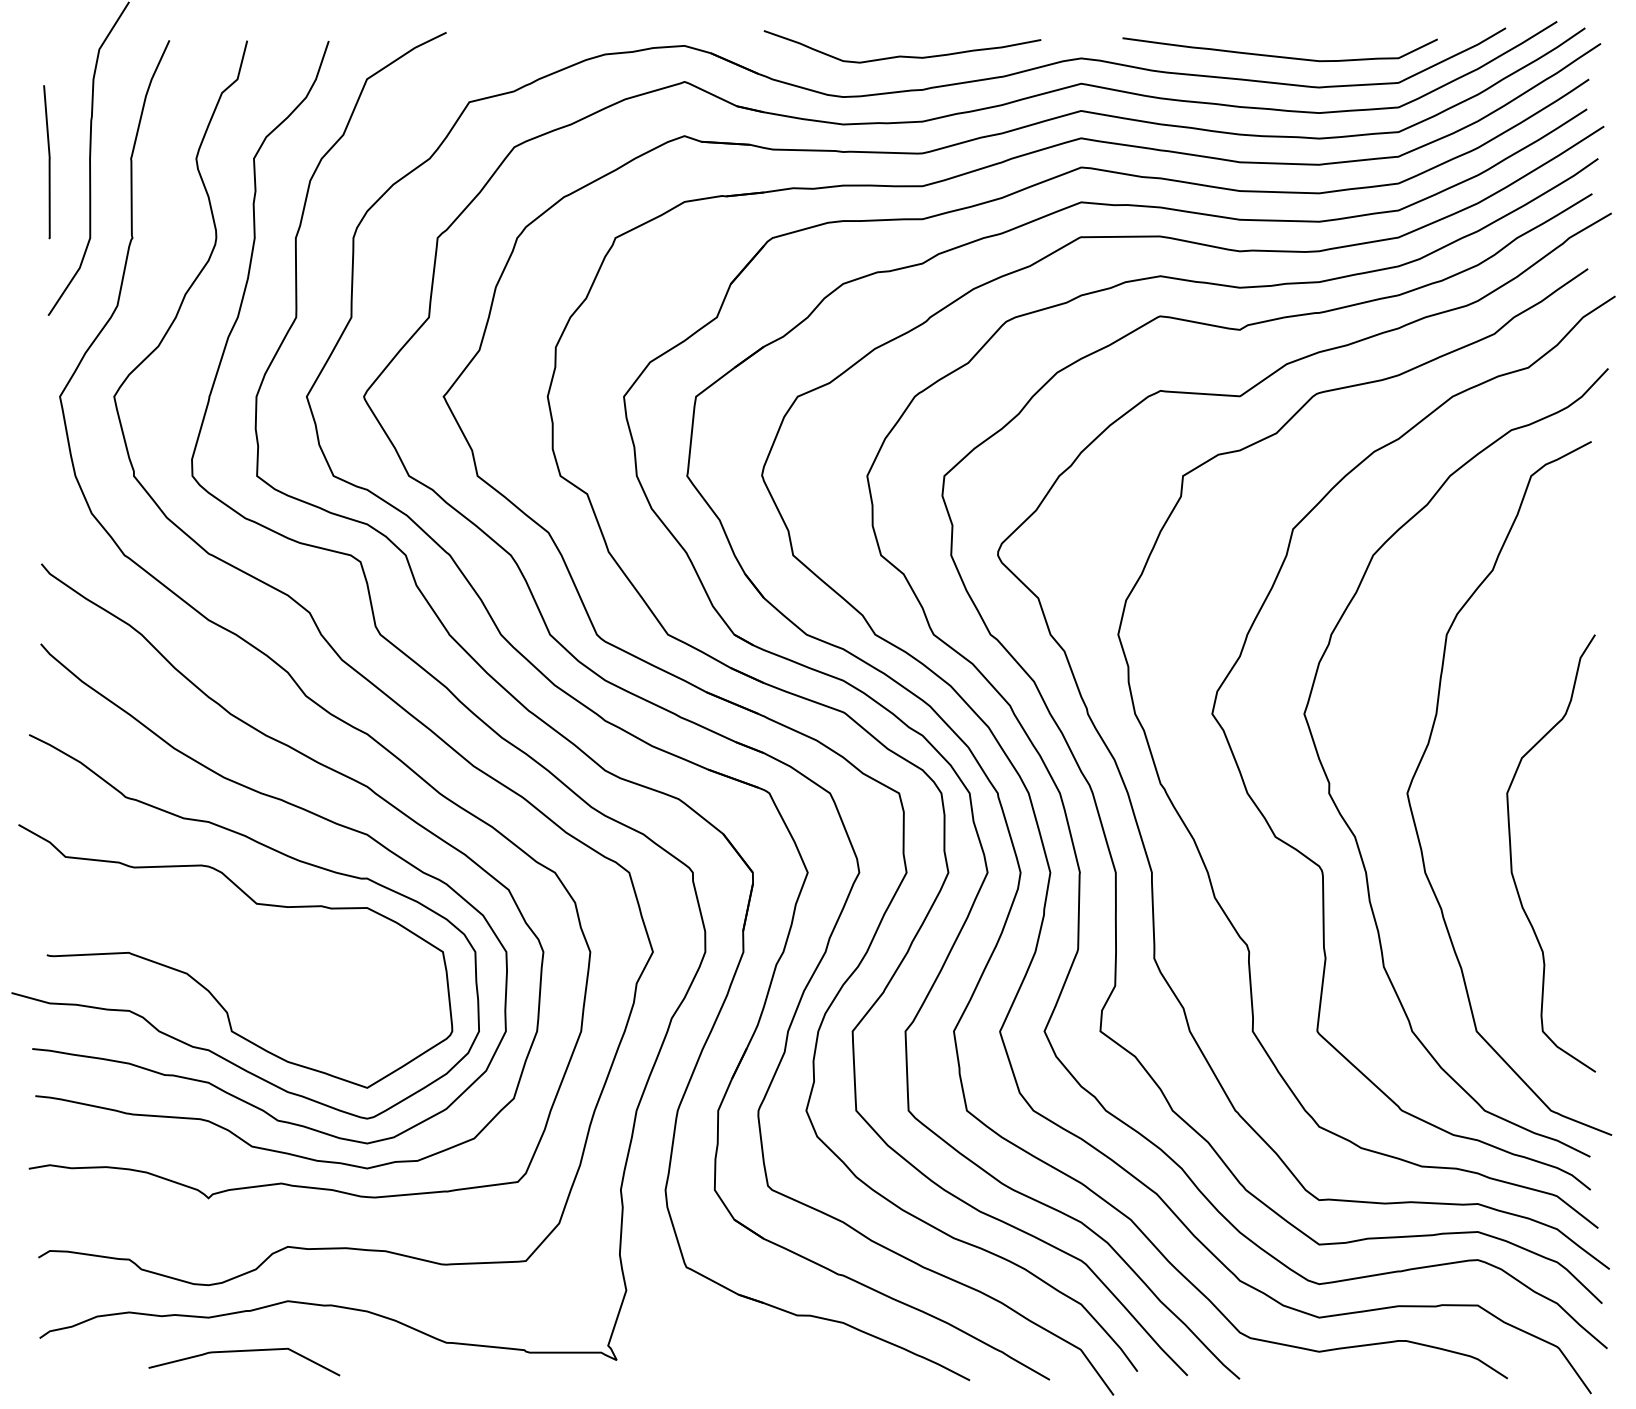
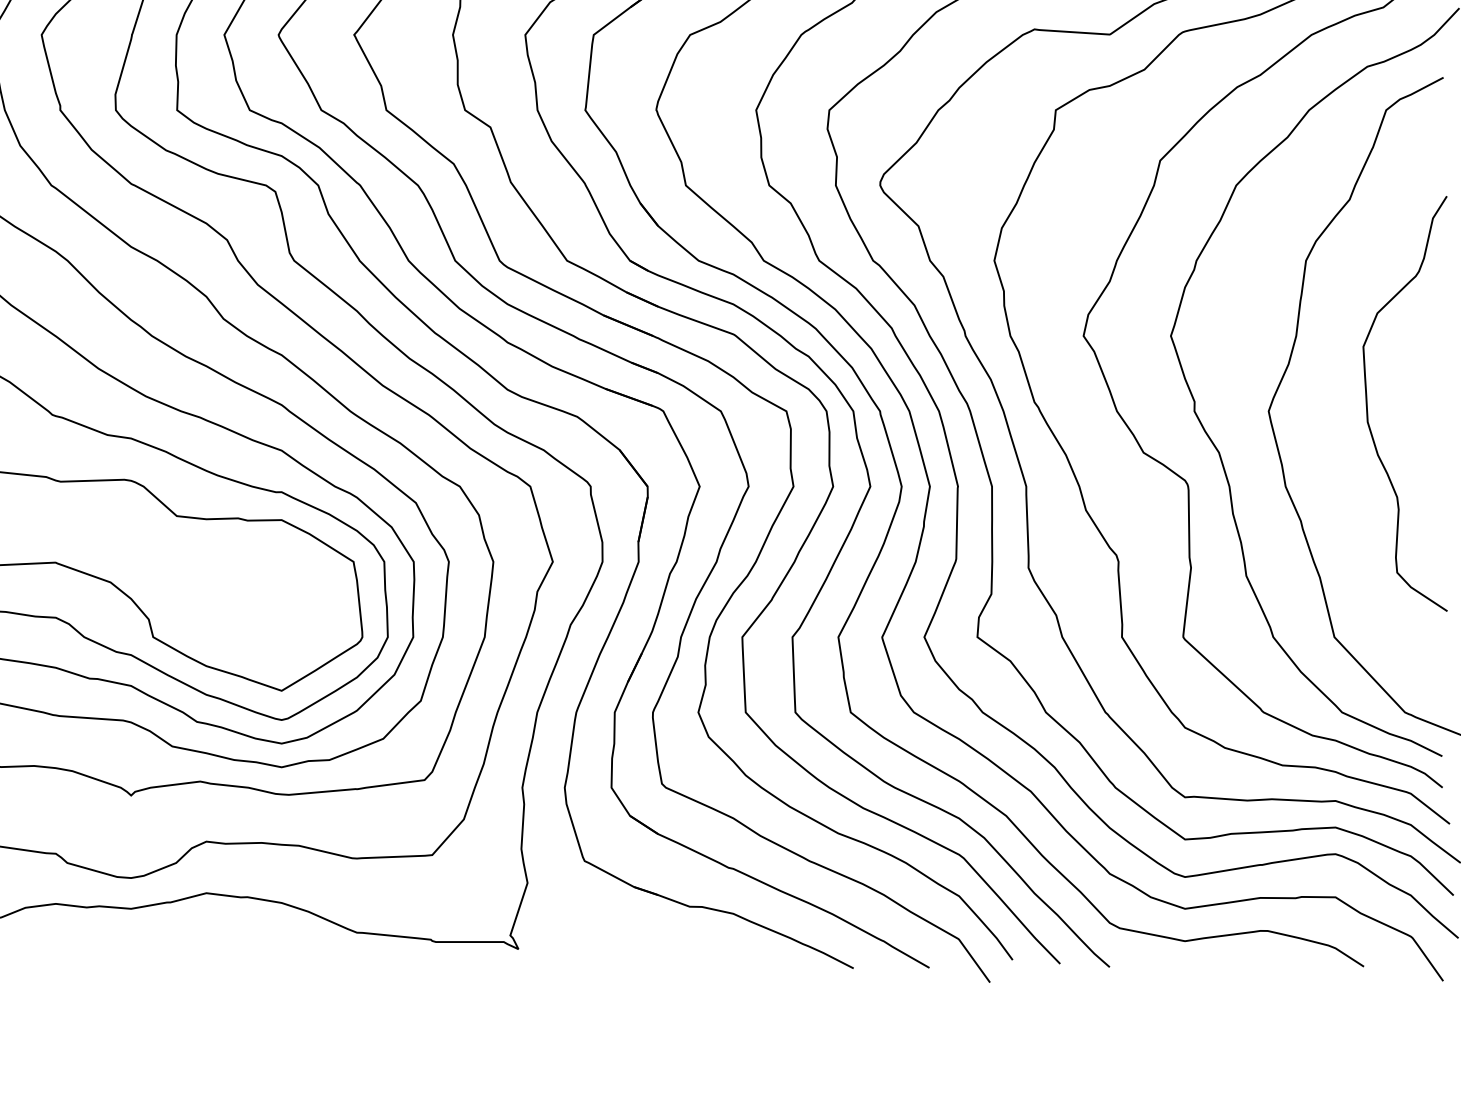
curve: (1511, 853) -> (1367, 403), moved
curve: (244, 1351) -> (165, 940), removed

